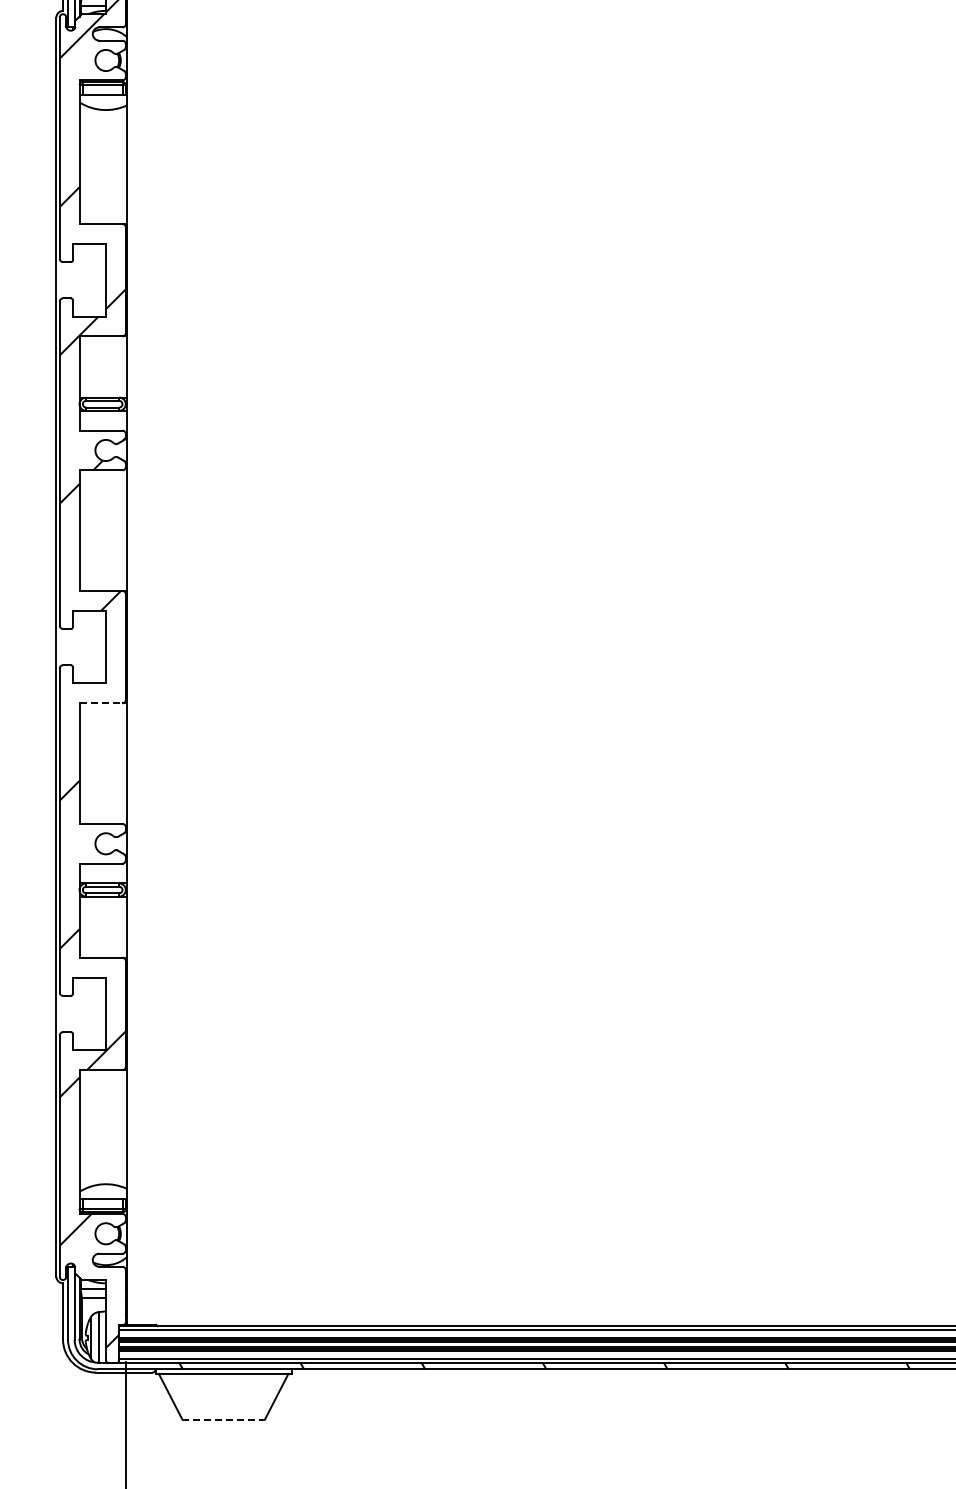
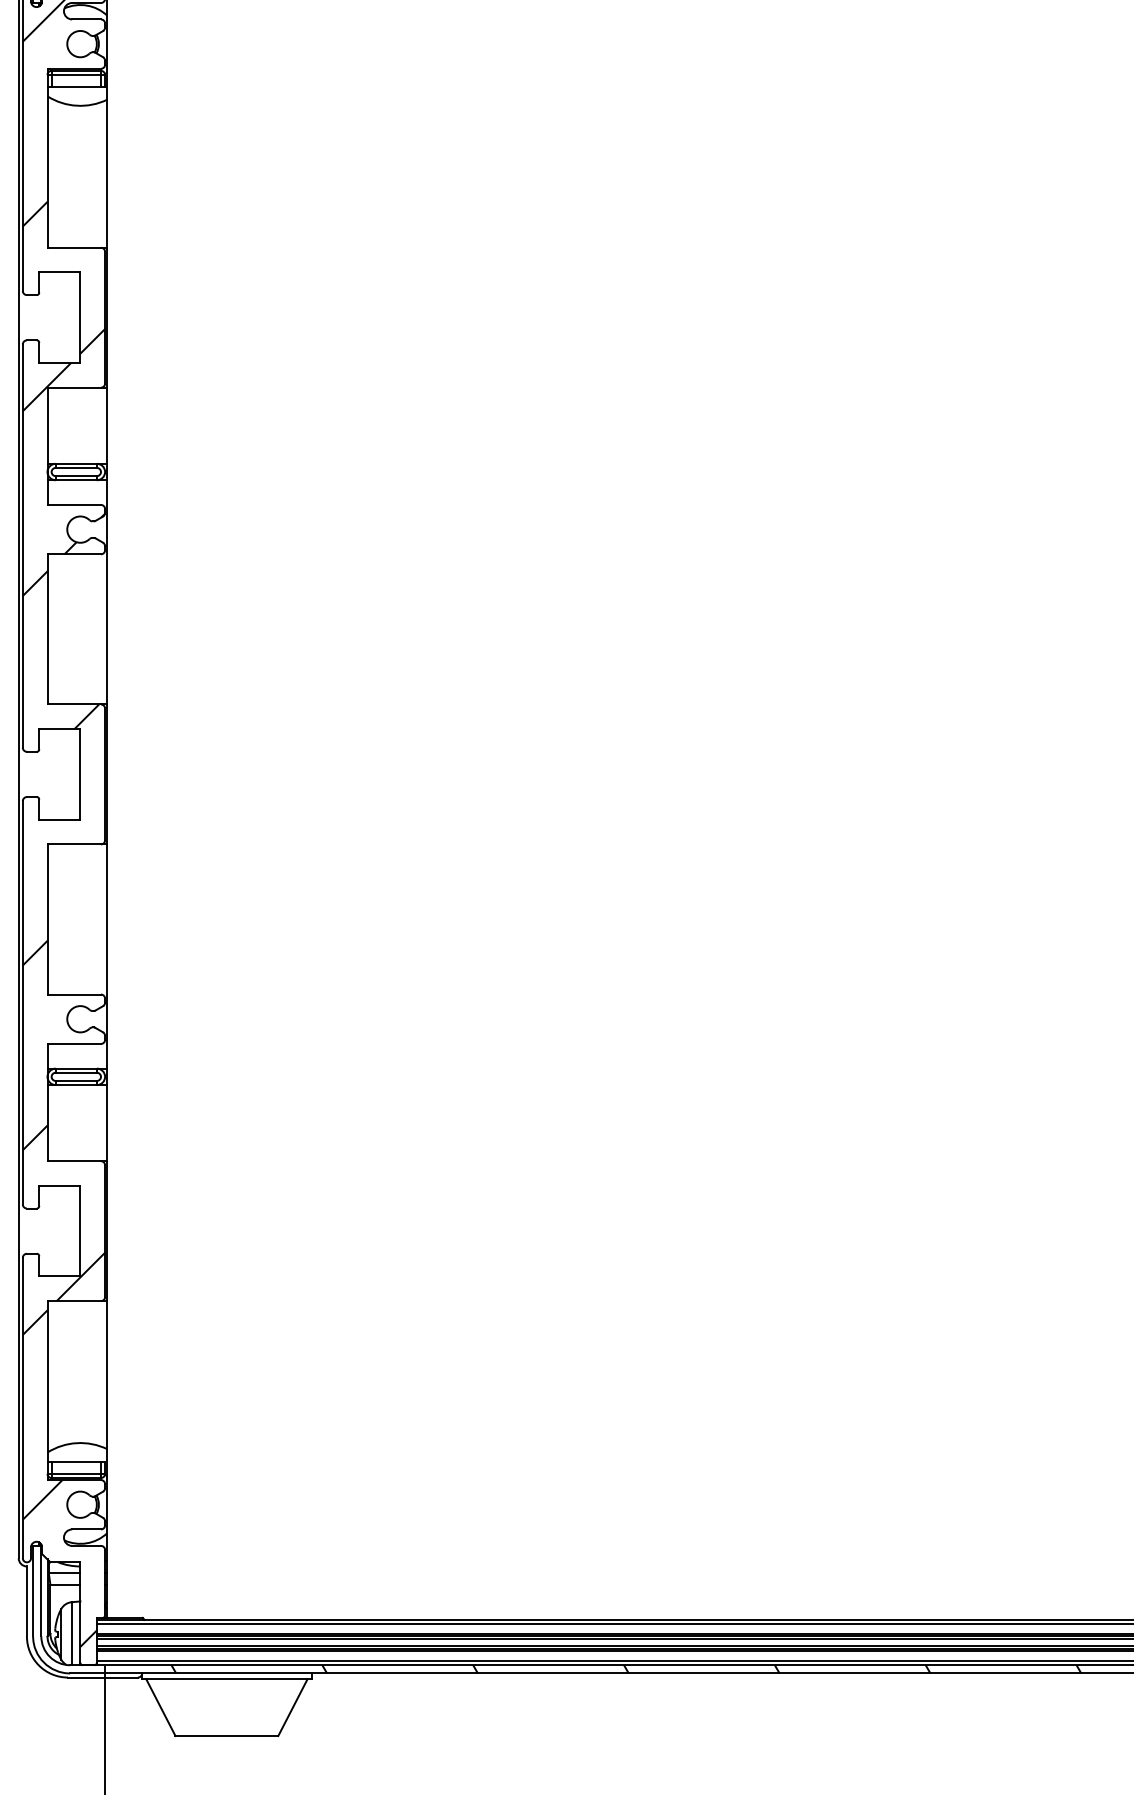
line: (101, 703) -> (74, 844), dashed -> solid
line: (224, 1419) -> (227, 1735), dashed -> solid

